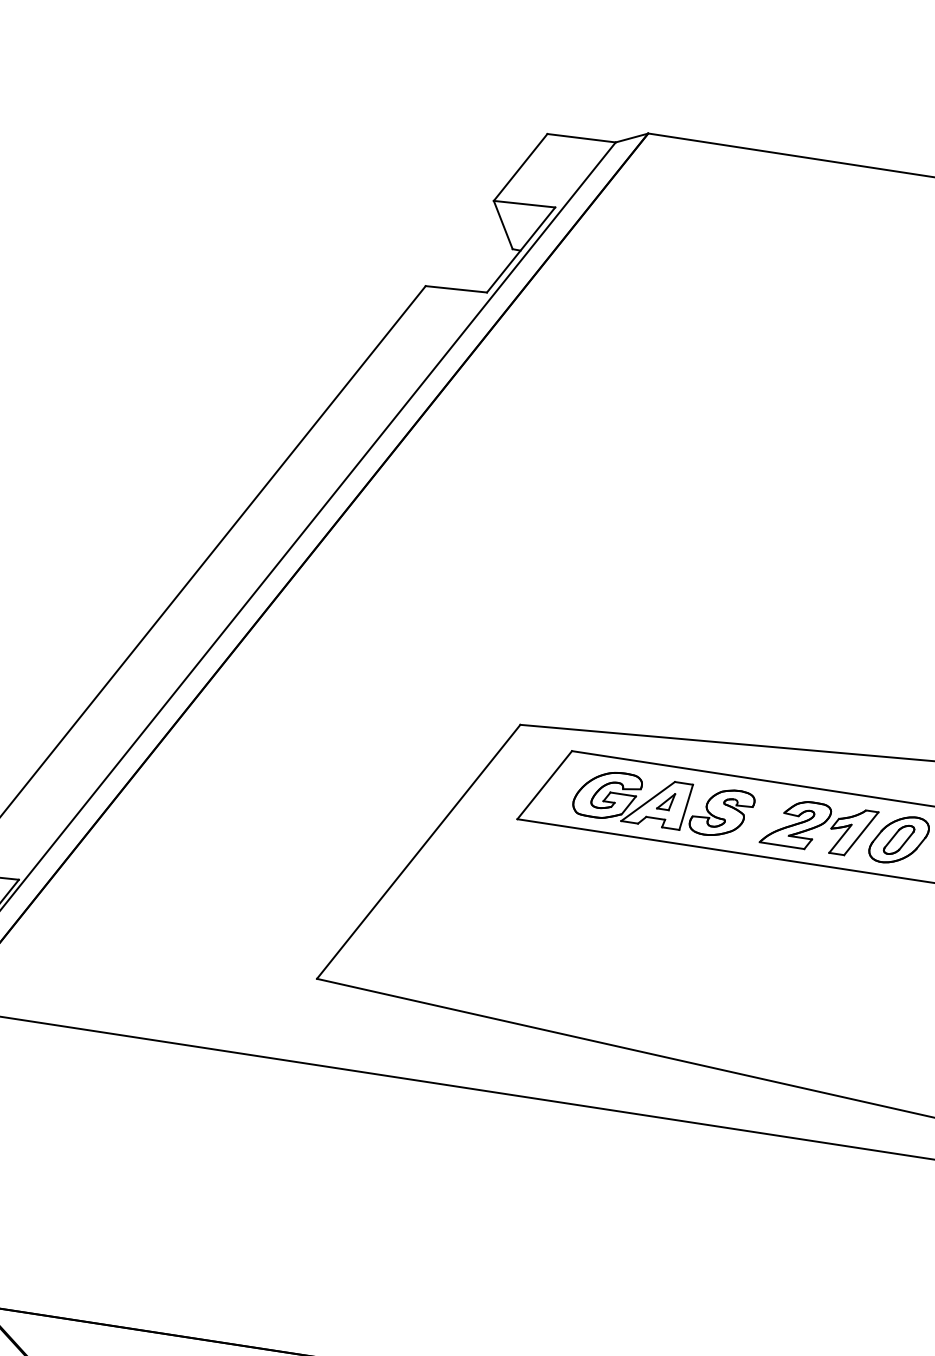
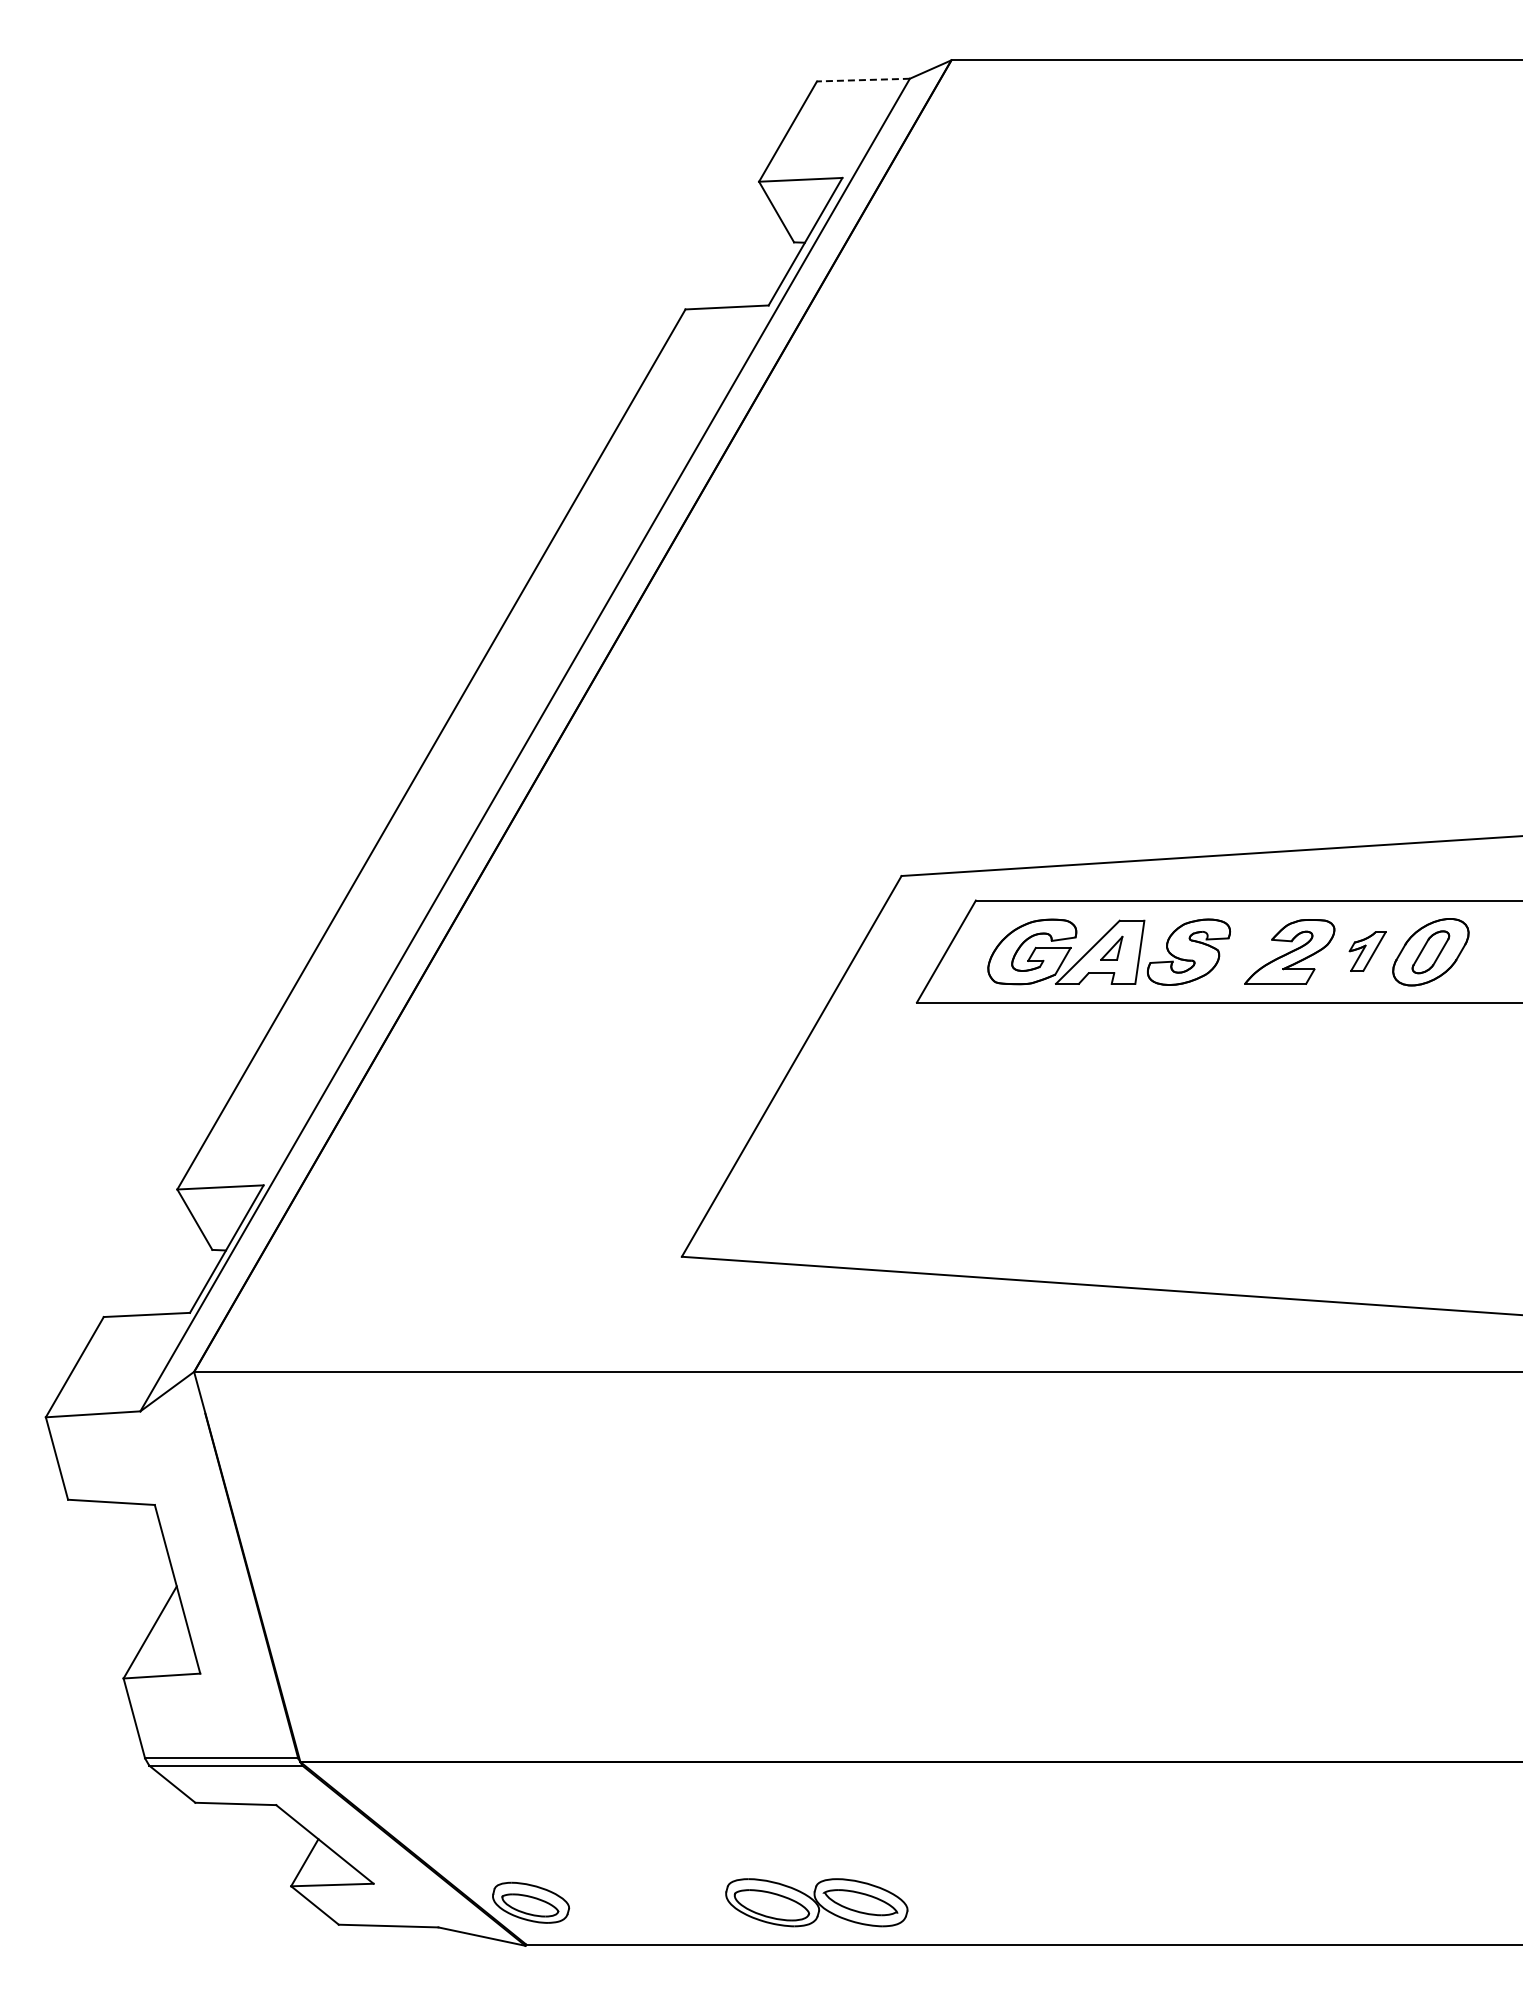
line: (580, 138) -> (862, 80), solid -> dashed
part: (852, 832) -> (1367, 951), size x0.6

